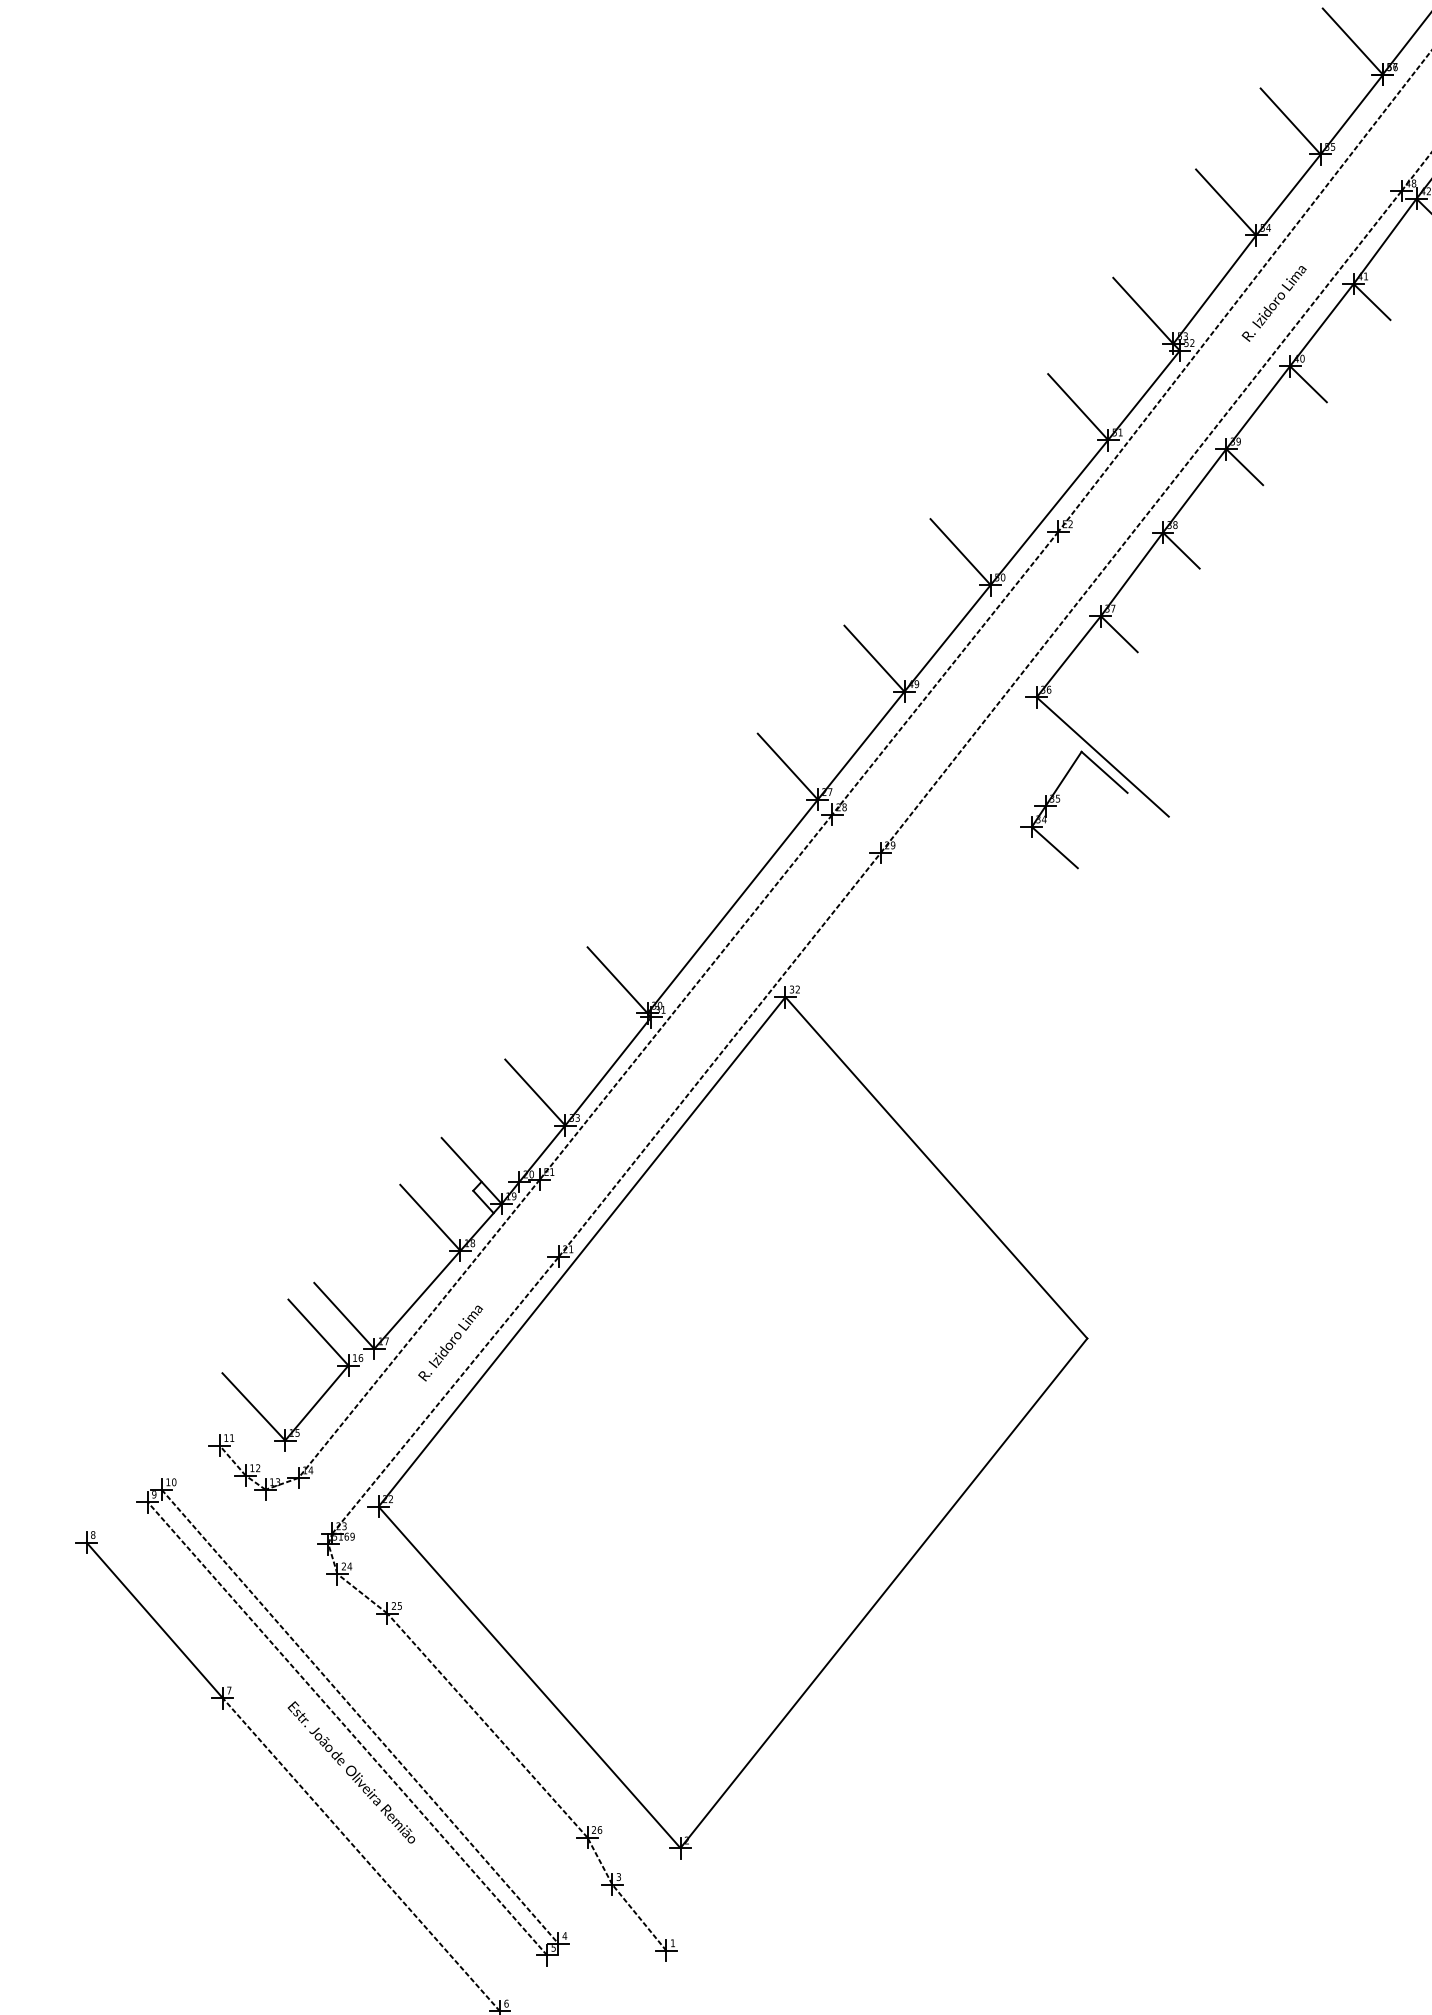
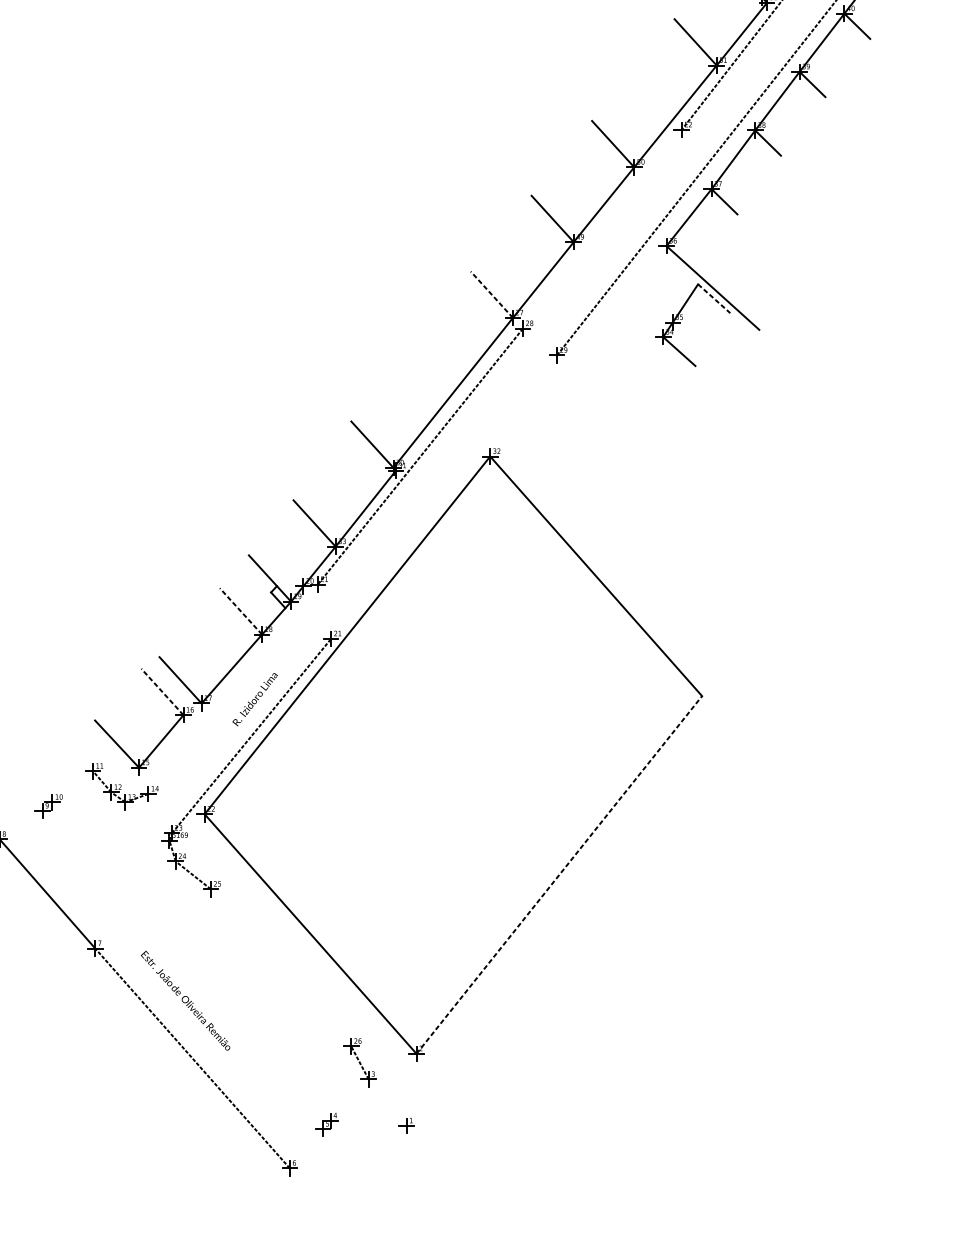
line: (945, 672) -> (602, 228), removed
line: (787, 766) -> (491, 294), solid -> dashed
line: (1104, 772) -> (714, 298), solid -> dashed
line: (719, 1054) -> (443, 496), removed
line: (430, 1217) -> (241, 611), solid -> dashed
line: (418, 1328) -> (232, 689), removed
line: (318, 1332) -> (162, 691), solid -> dashed
line: (884, 1592) -> (559, 874), solid -> dashed
line: (359, 1716) -> (191, 961), removed
line: (487, 1725) -> (281, 967), removed
line: (347, 1728) -> (182, 969), removed
line: (639, 1917) -> (387, 1102), removed

